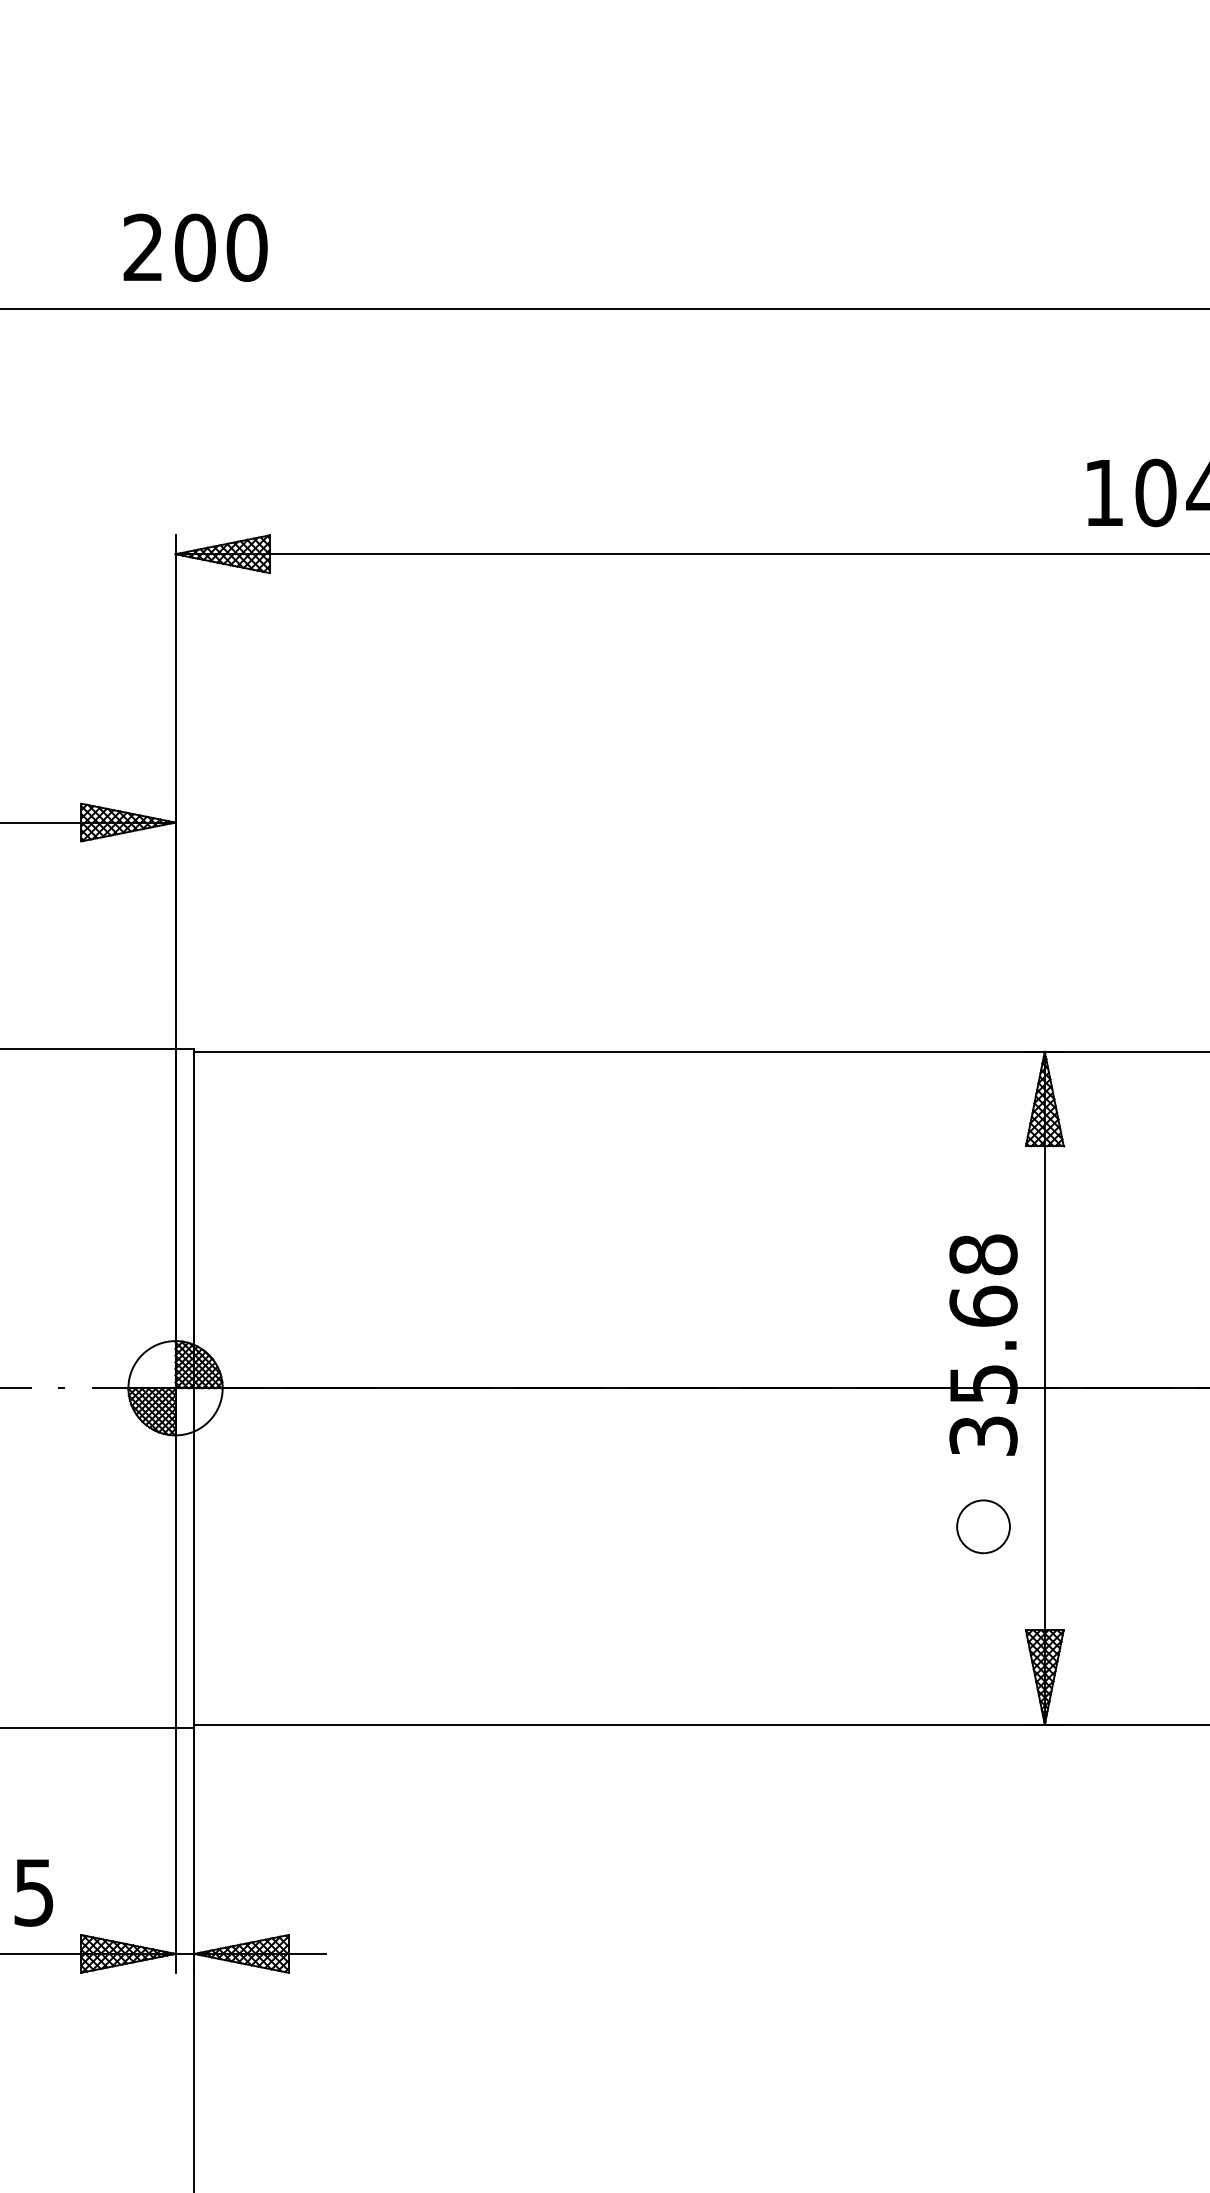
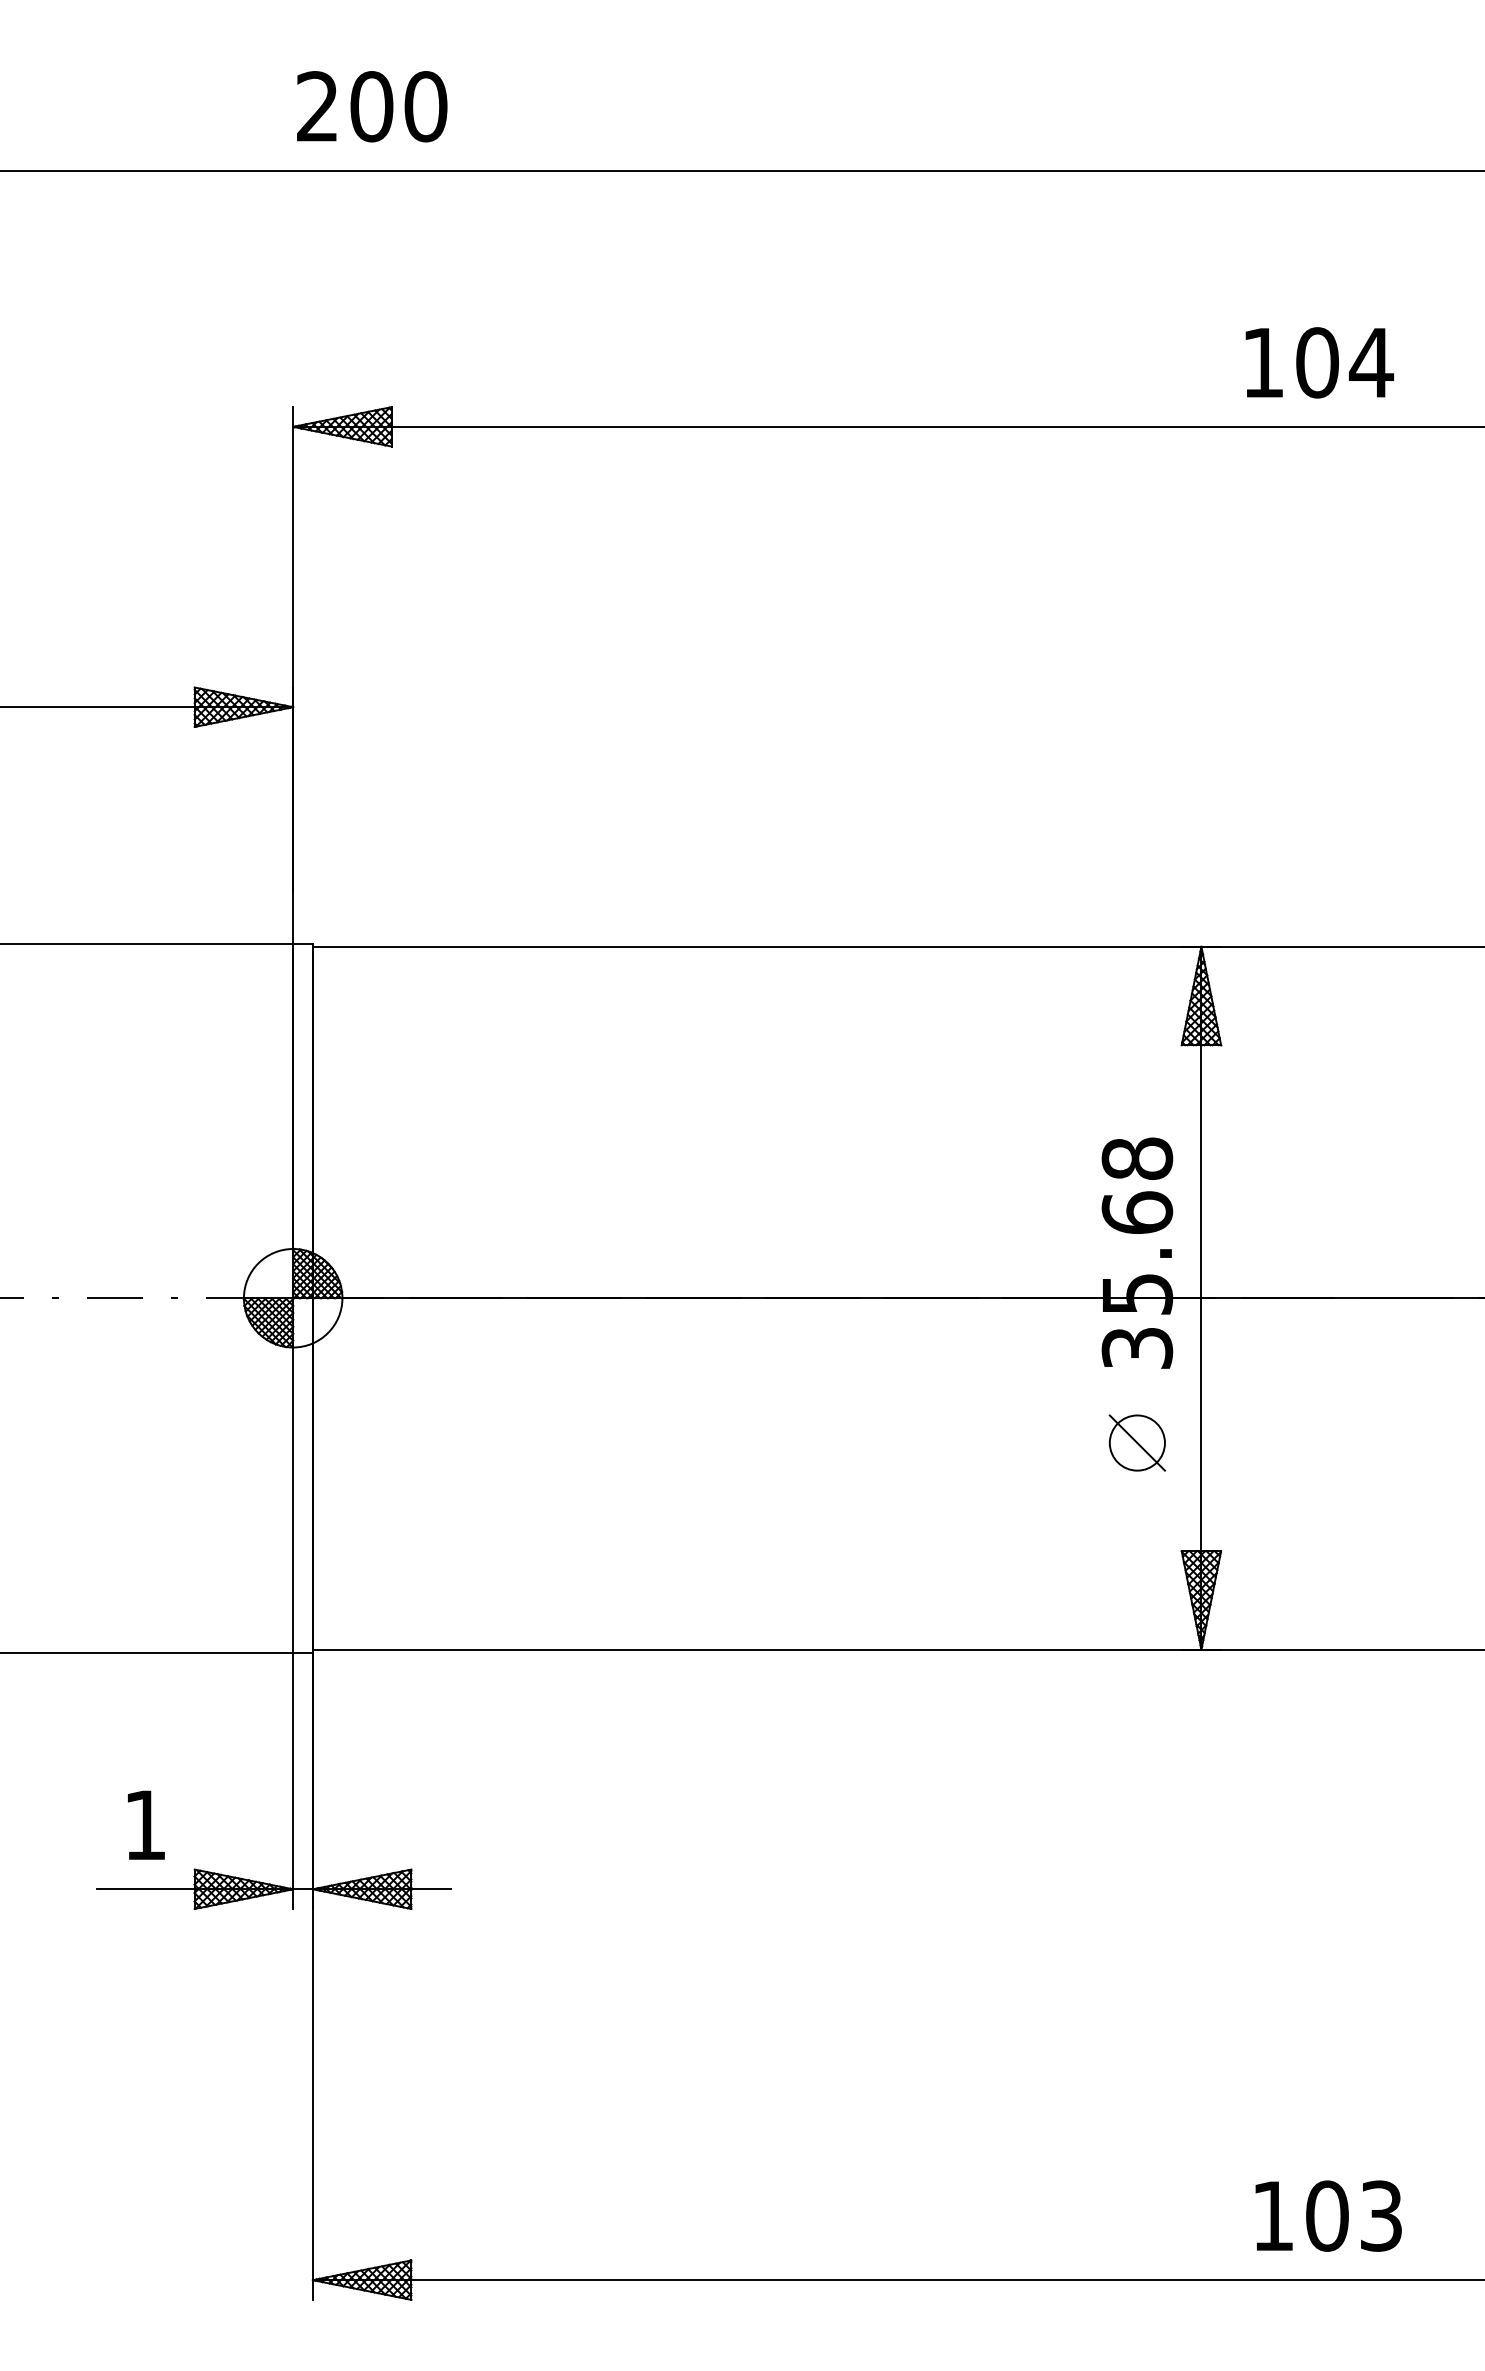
text: (195, 247) -> (372, 106), moved
line: (982, 1526) -> (1136, 1442), added
text: (34, 1892) -> (145, 1825), 5 -> 1

